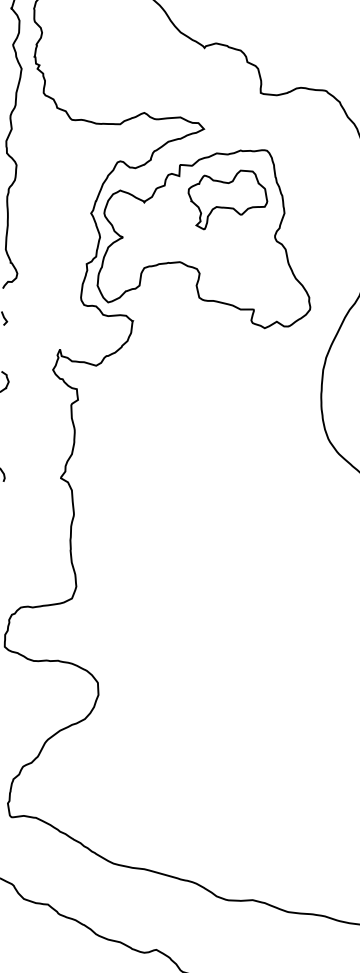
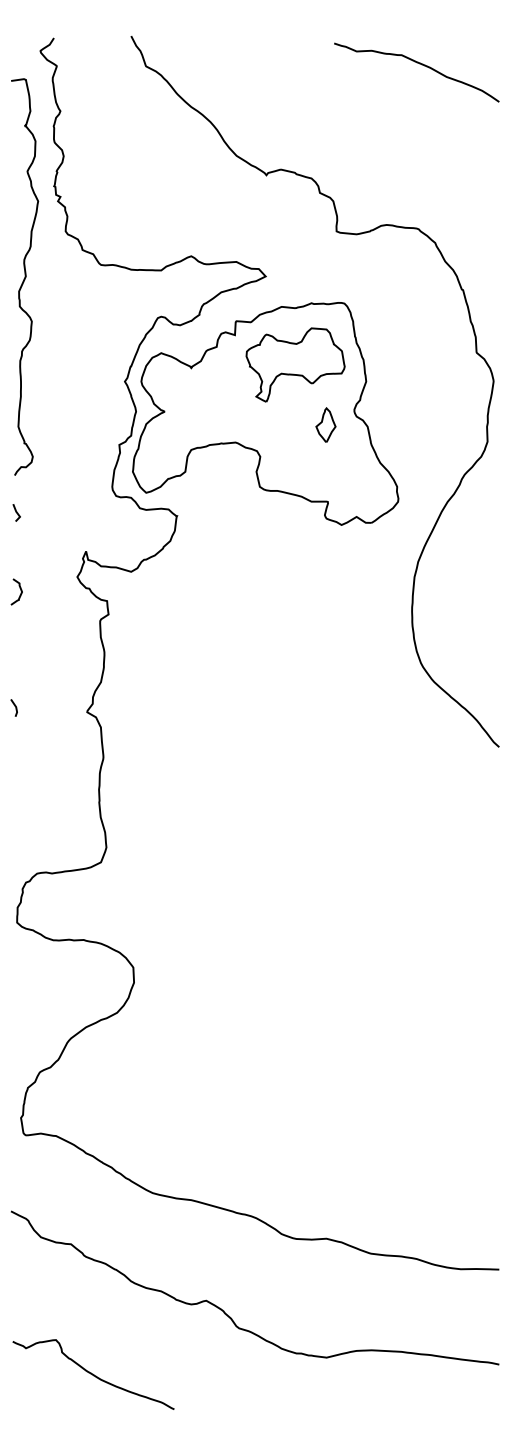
part: (251, 247) -> (325, 424), added

